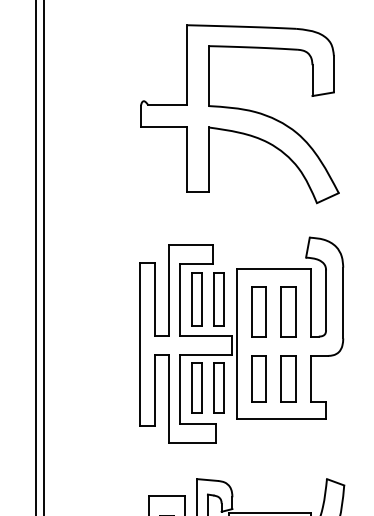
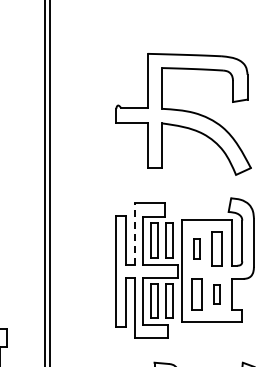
line: (169, 290) -> (135, 234), solid -> dashed
part: (258, 311) -> (196, 248), size x0.6
part: (288, 378) -> (216, 294), size x0.6

